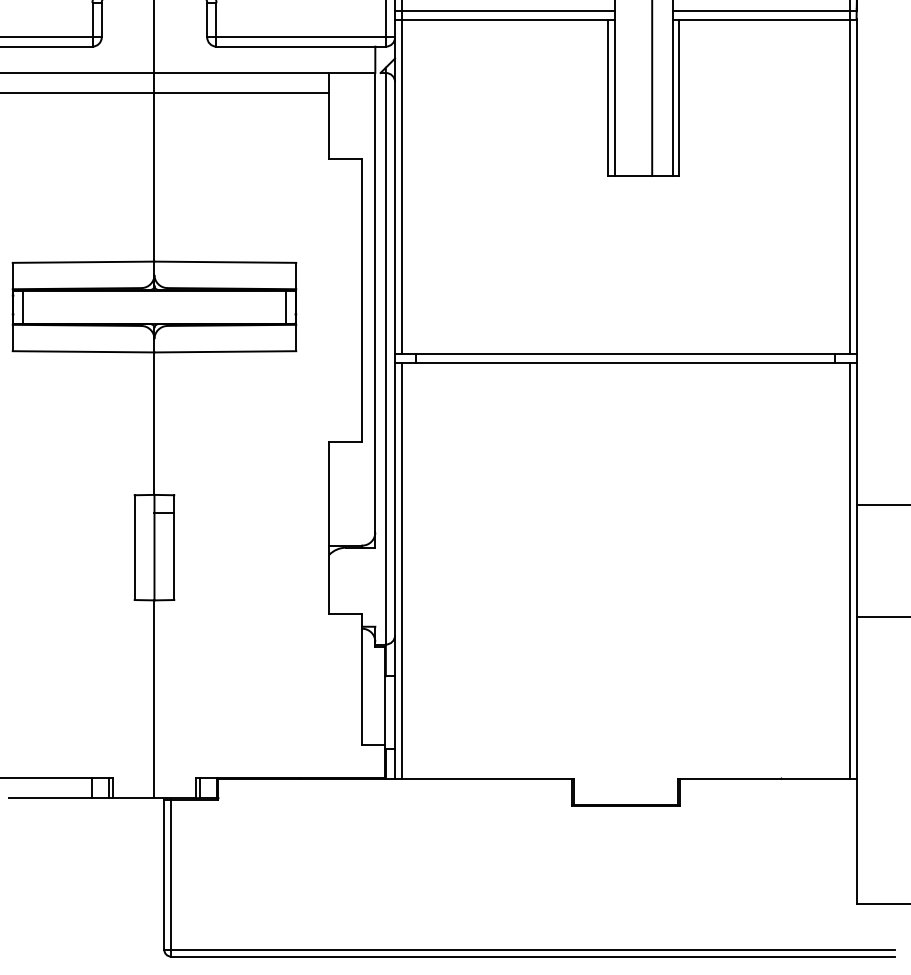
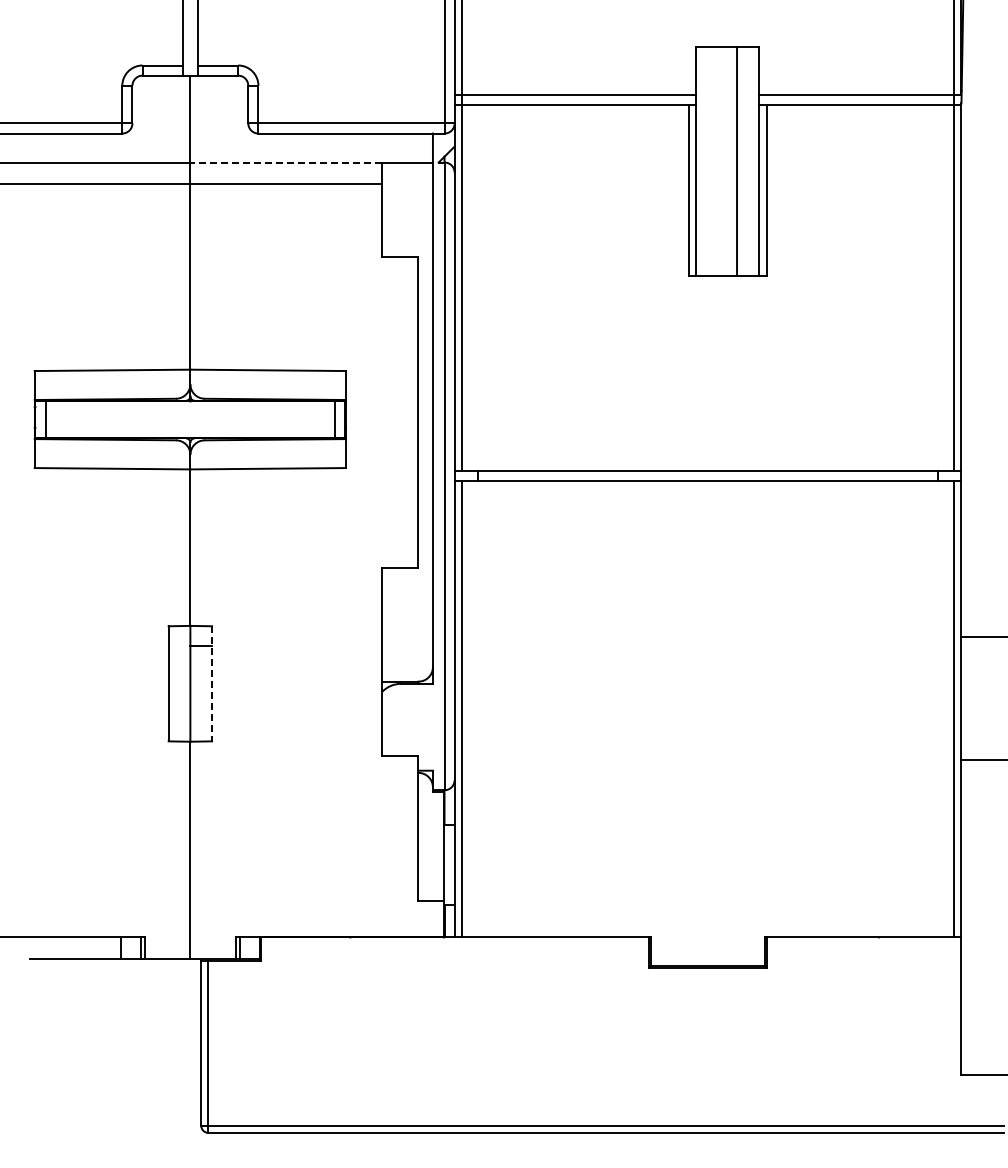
line: (241, 72) -> (286, 162), solid -> dashed
line: (174, 547) -> (212, 683), solid -> dashed

